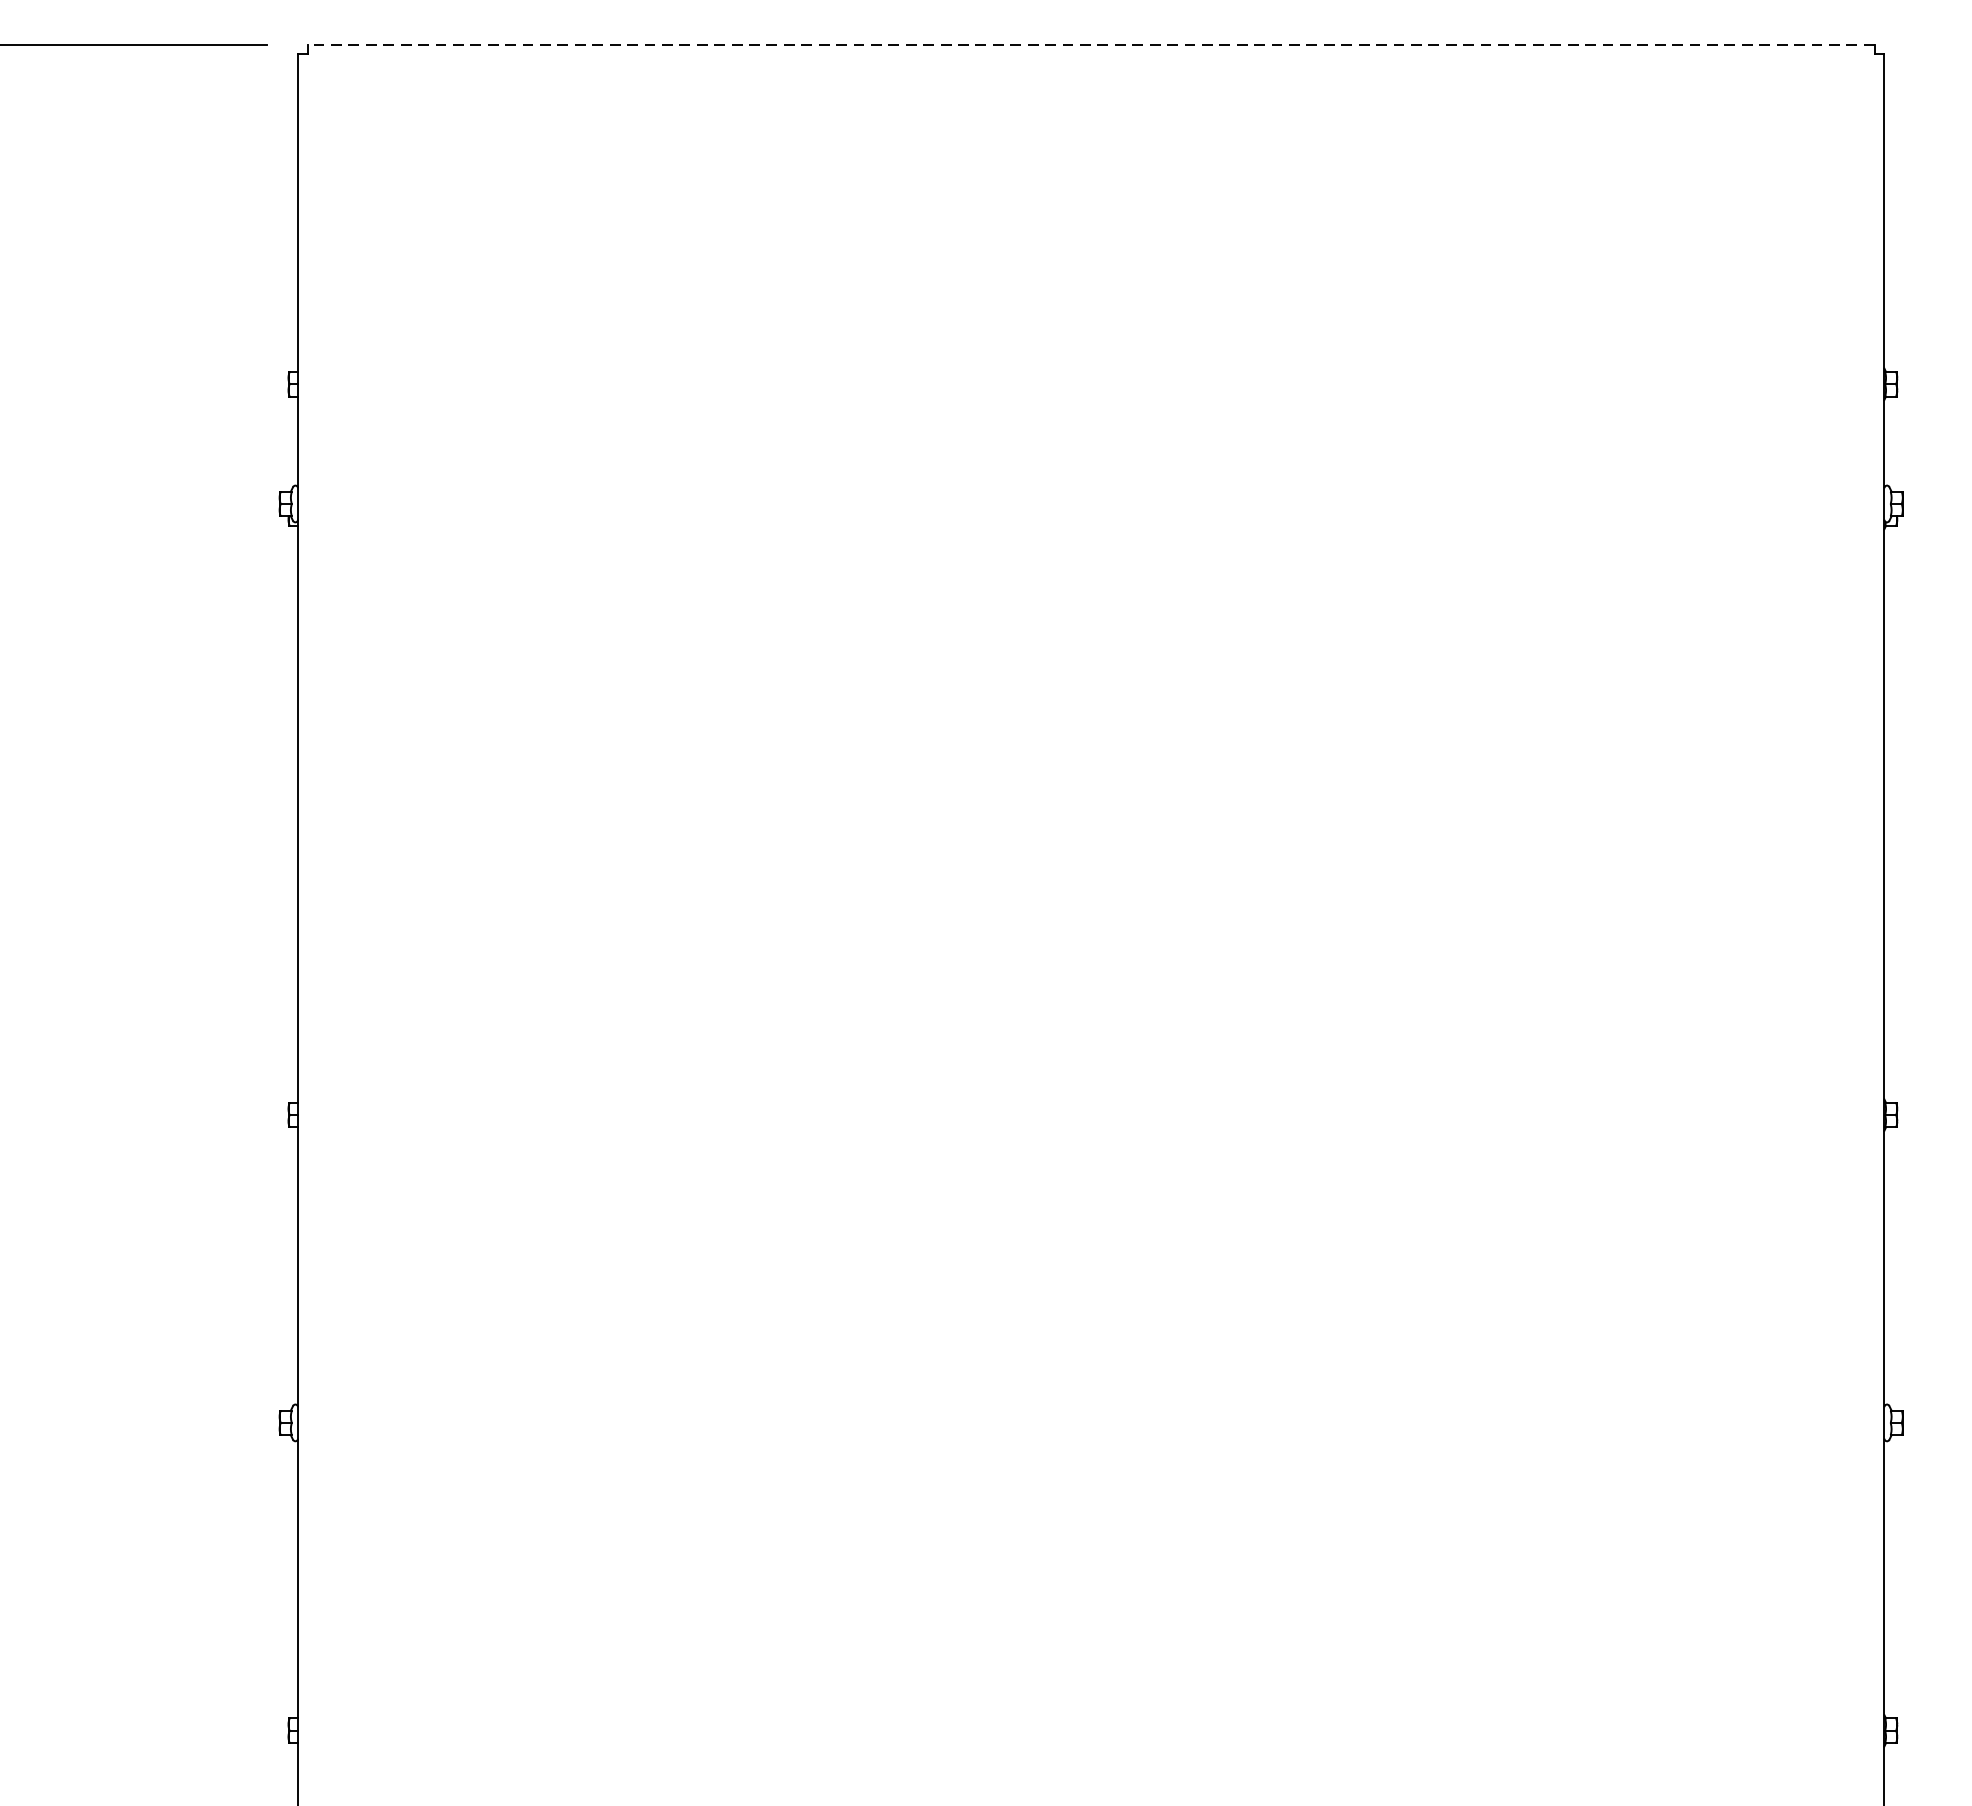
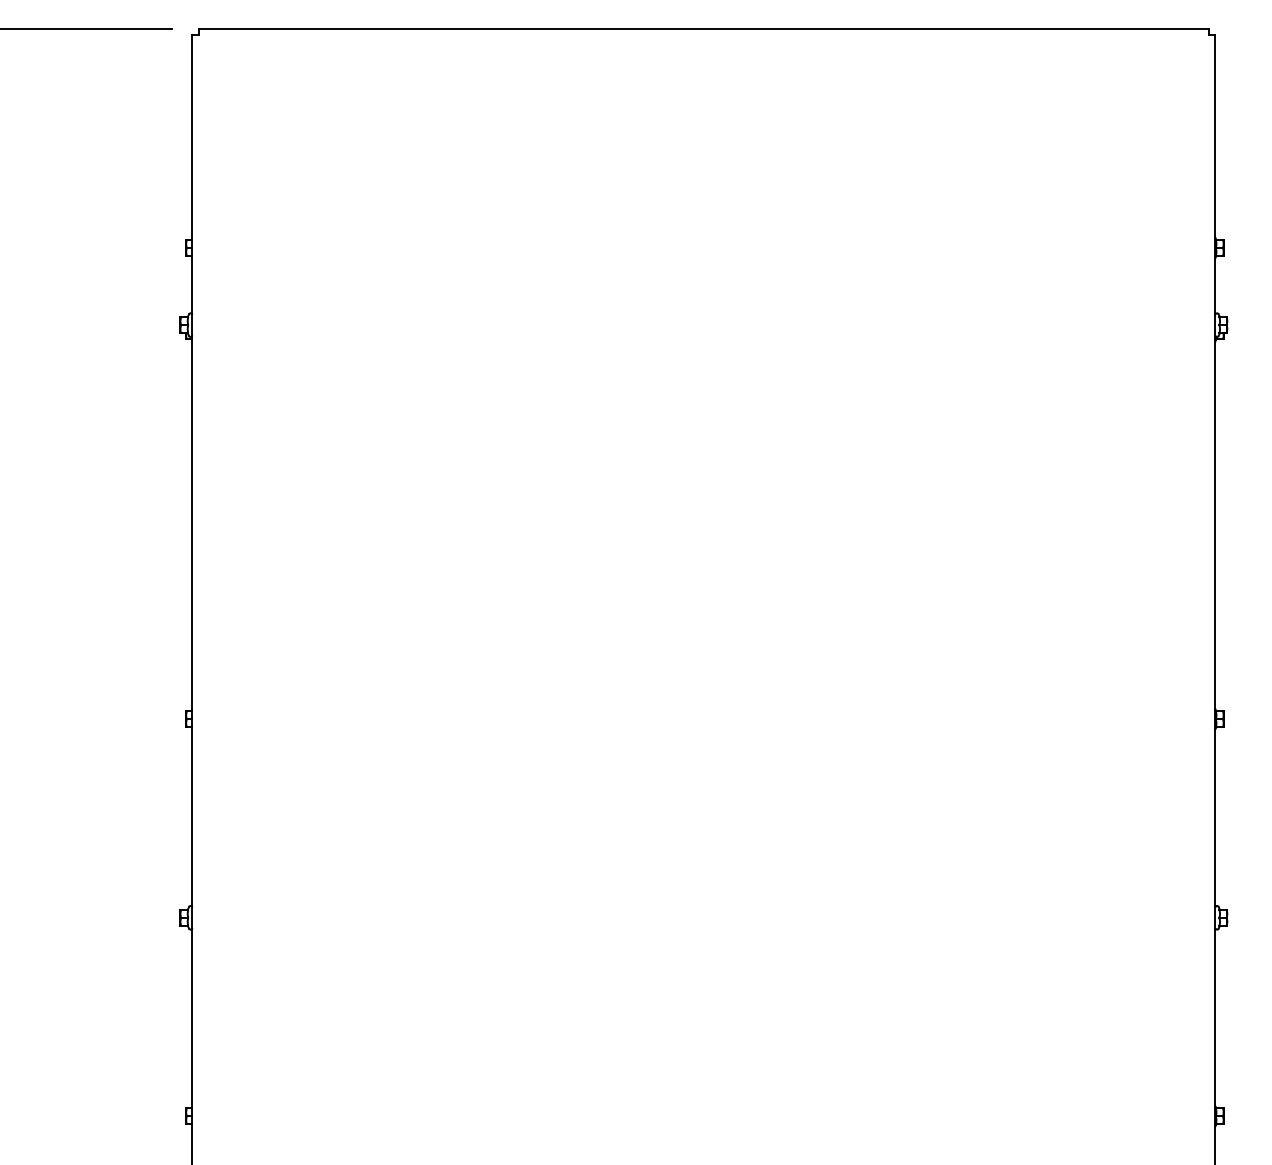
line: (1090, 43) -> (703, 28), dashed -> solid

